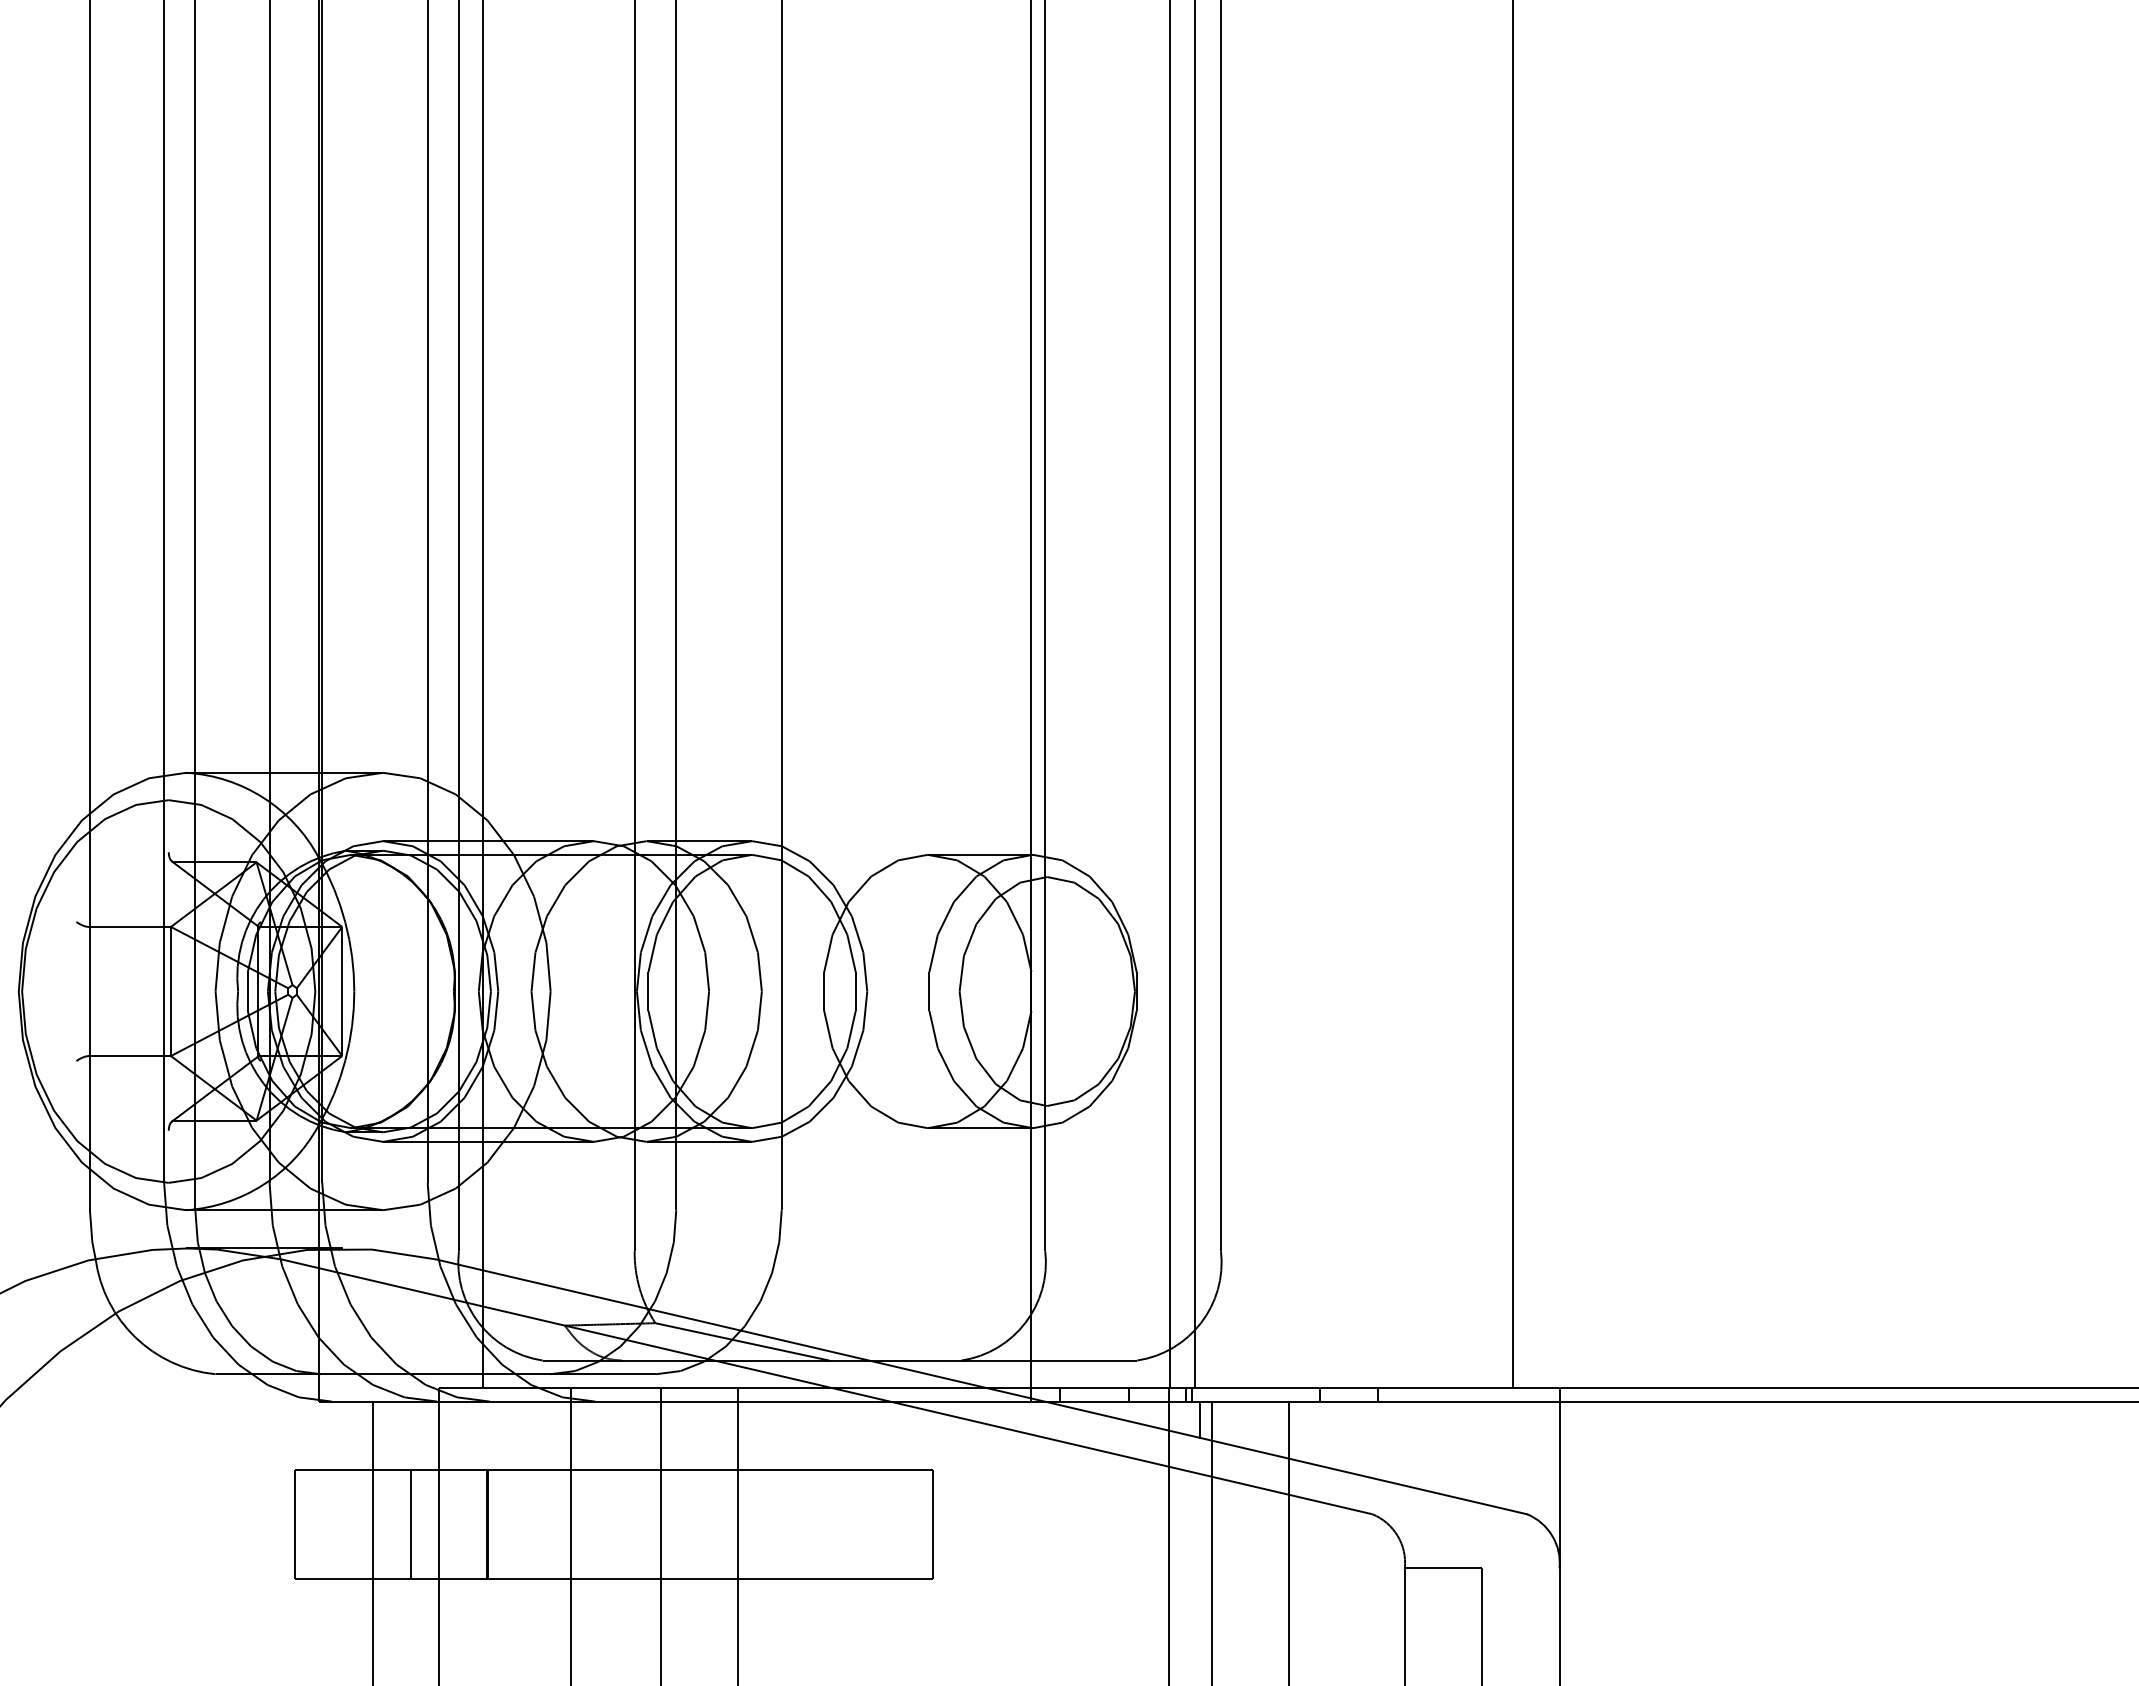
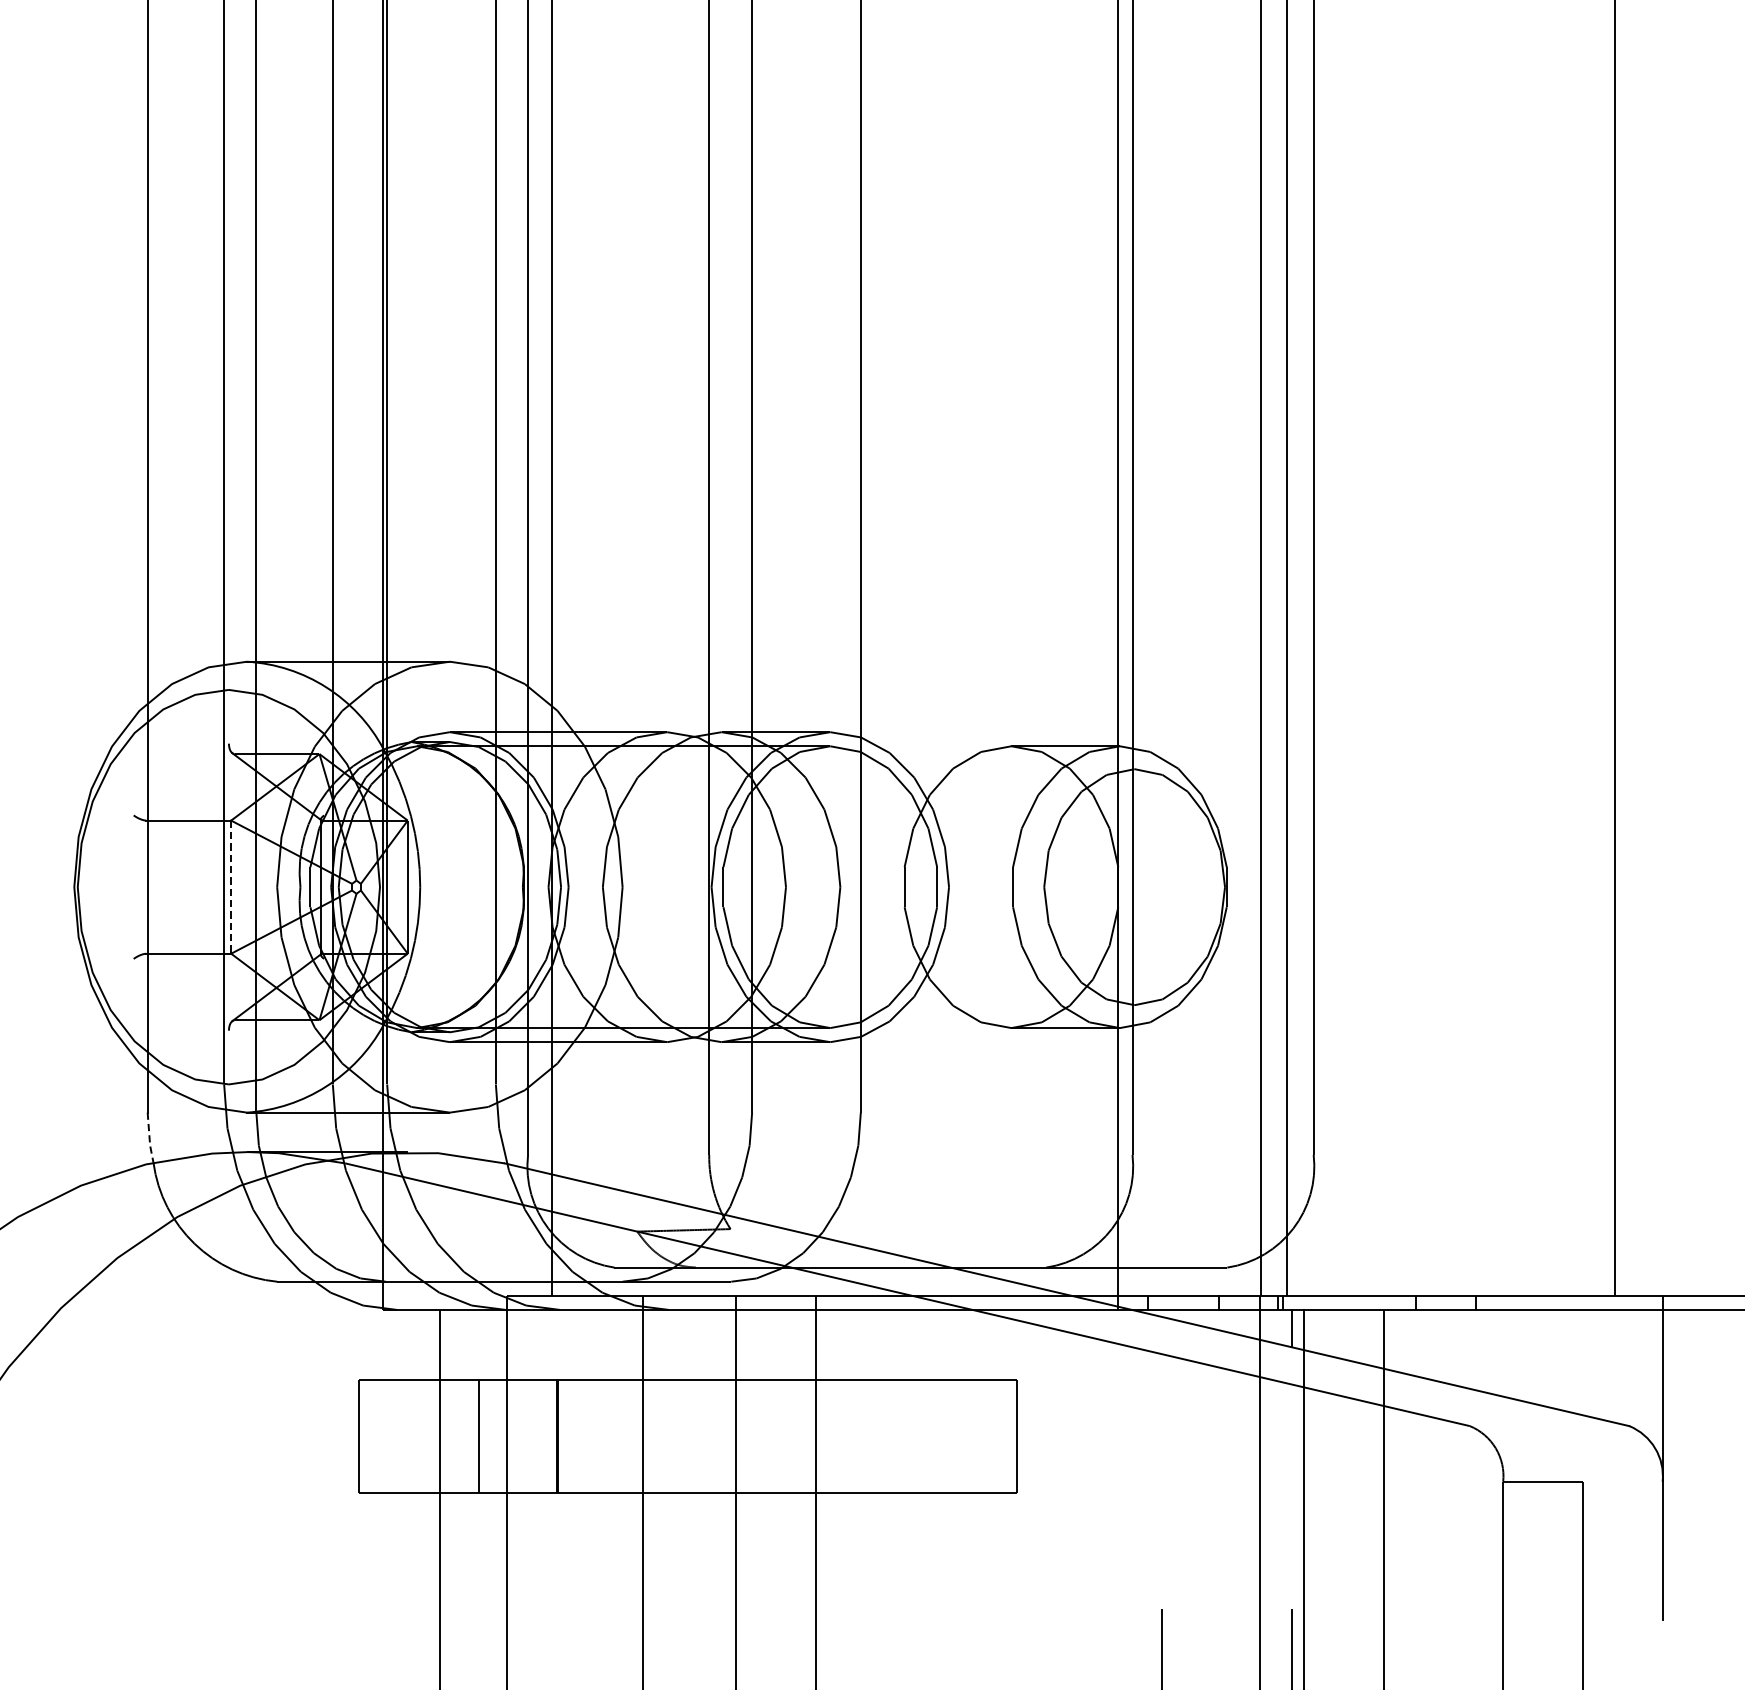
line: (170, 991) -> (230, 887), solid -> dashed
line: (91, 1235) -> (149, 1138), solid -> dashed
line: (742, 1341) -> (820, 1247), removed

